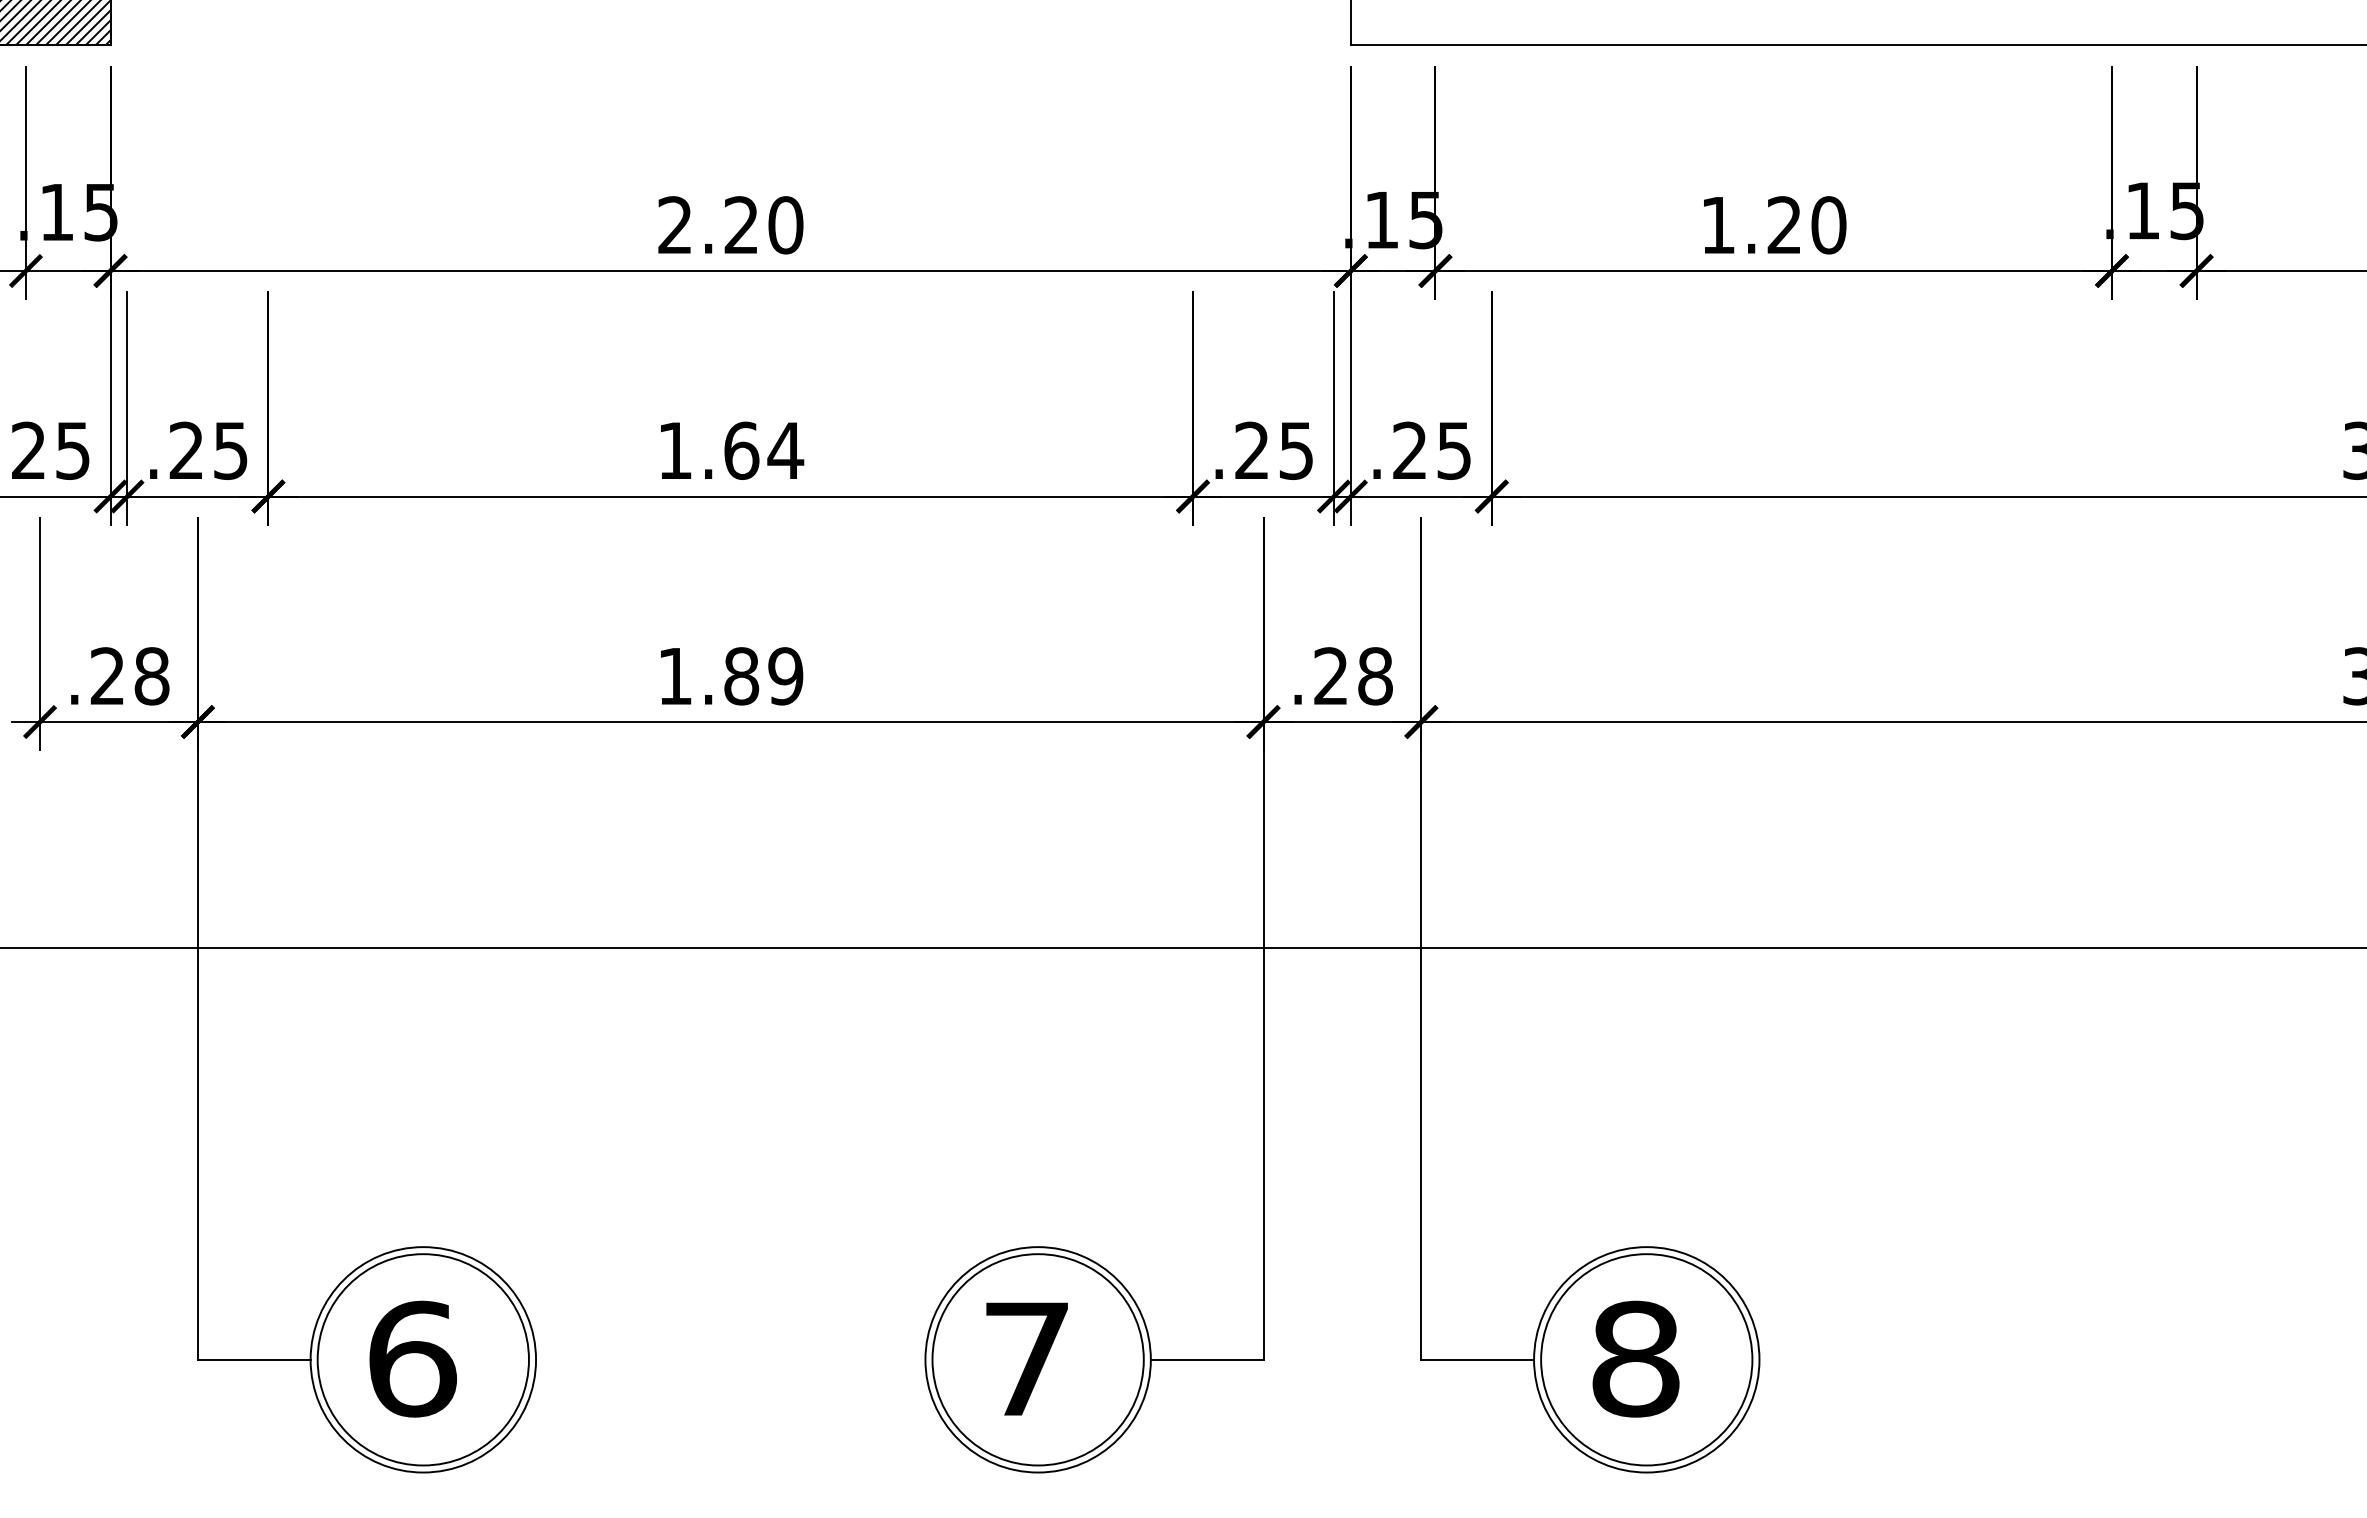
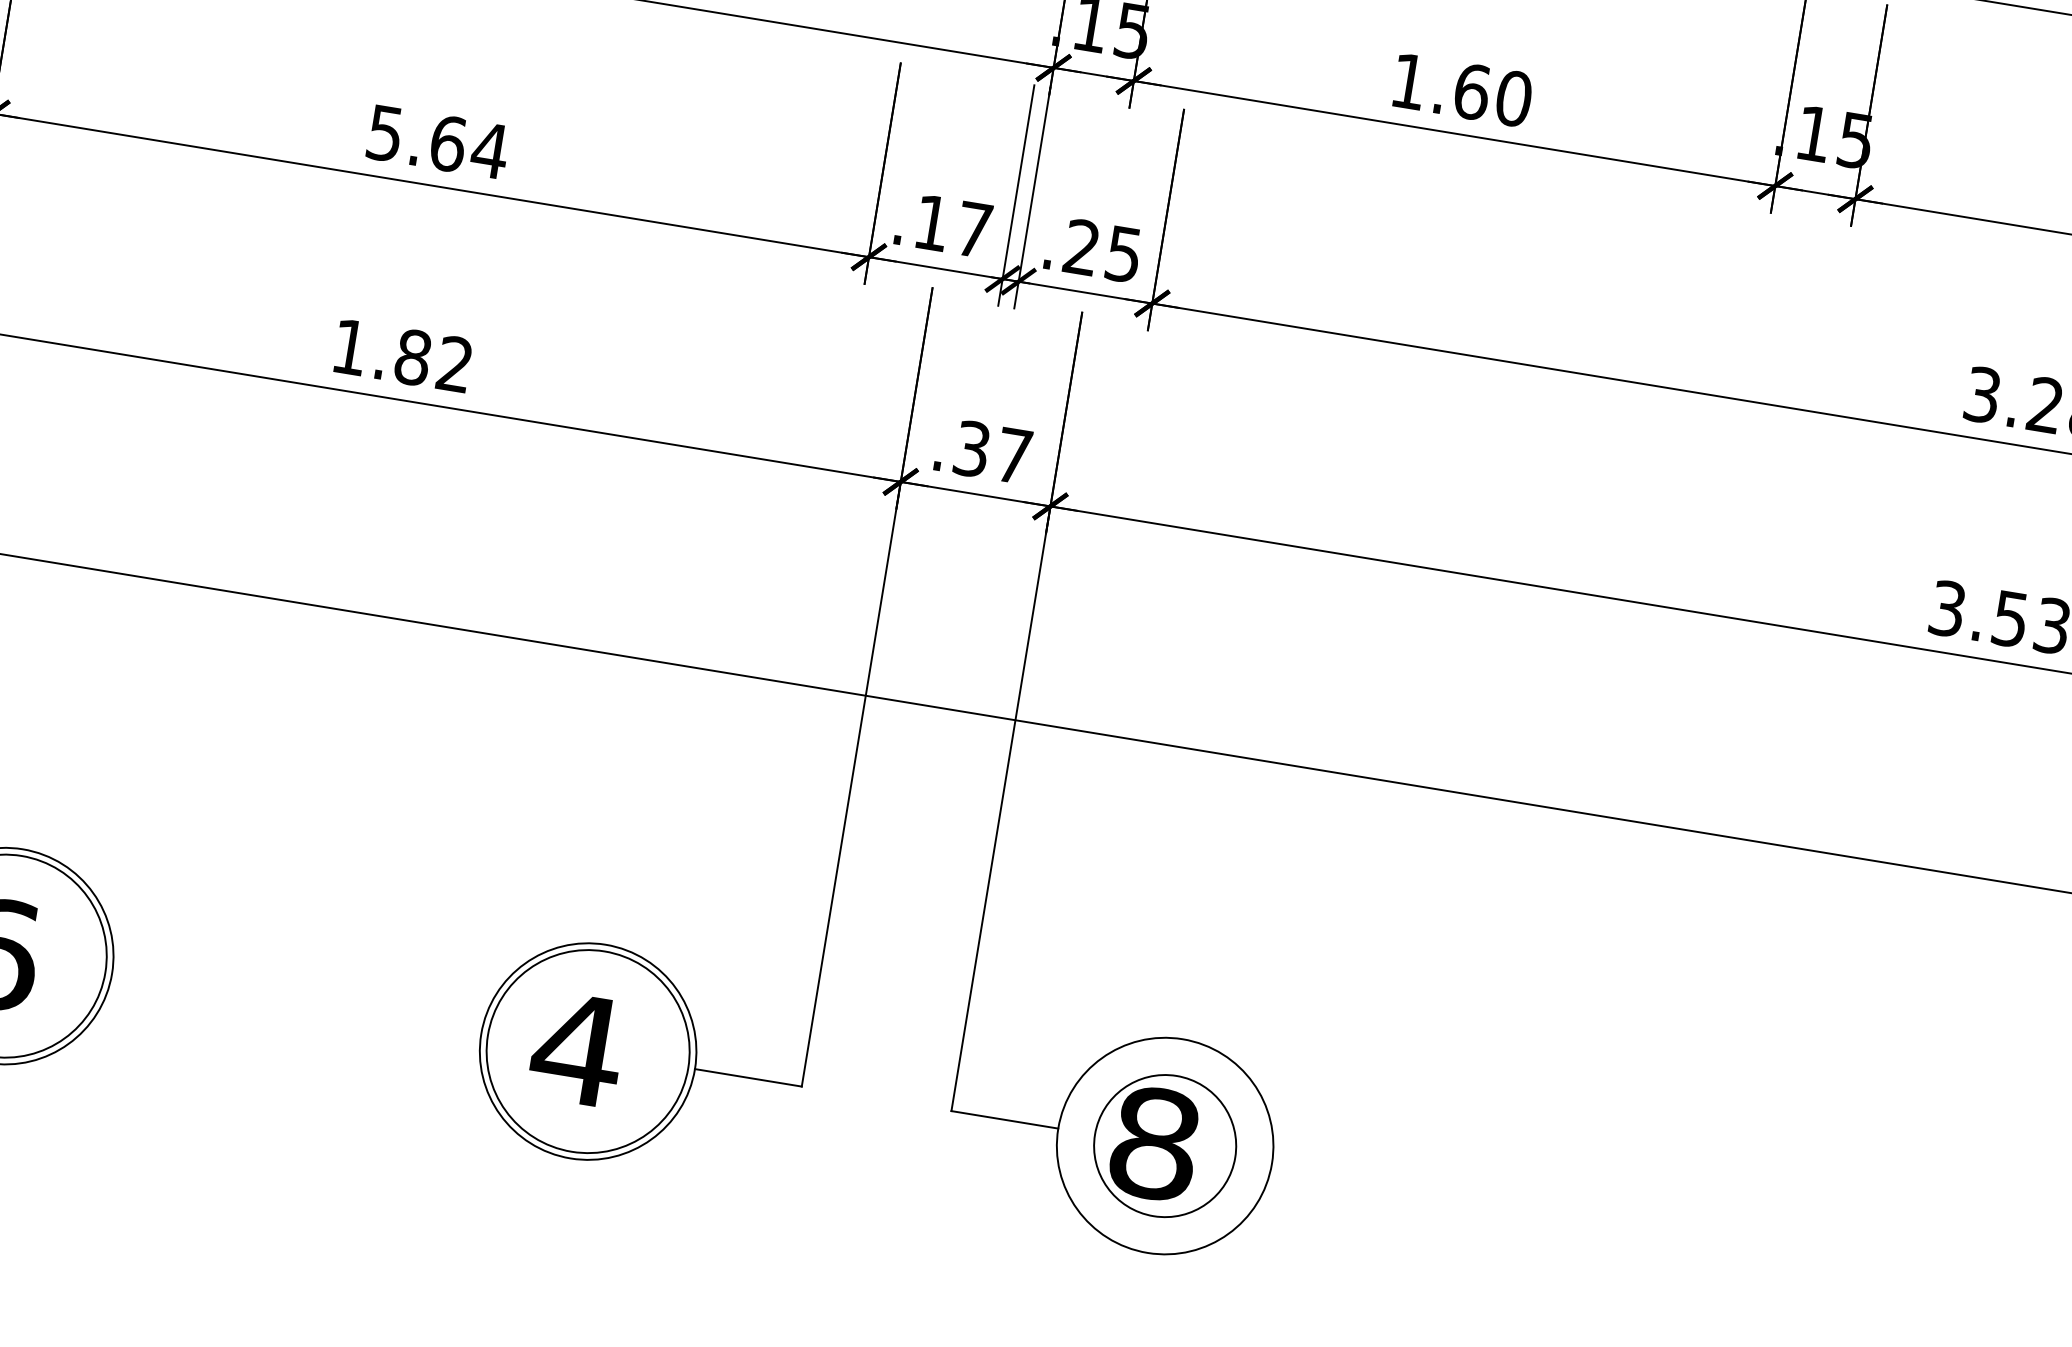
text: (1784, 225) -> (1471, 92), 1.20 -> 1.60
text: (674, 450) -> (384, 133), 1.64 -> 5.64
text: (1273, 450) -> (952, 226), .25 -> .17
text: (785, 676) -> (454, 364), 1.89 -> 1.82
text: (1353, 676) -> (993, 452), .28 -> .37
text: (1026, 1358) -> (577, 1048), 7 -> 4
circle: (1646, 1359) -> (1164, 1145), size x0.7

